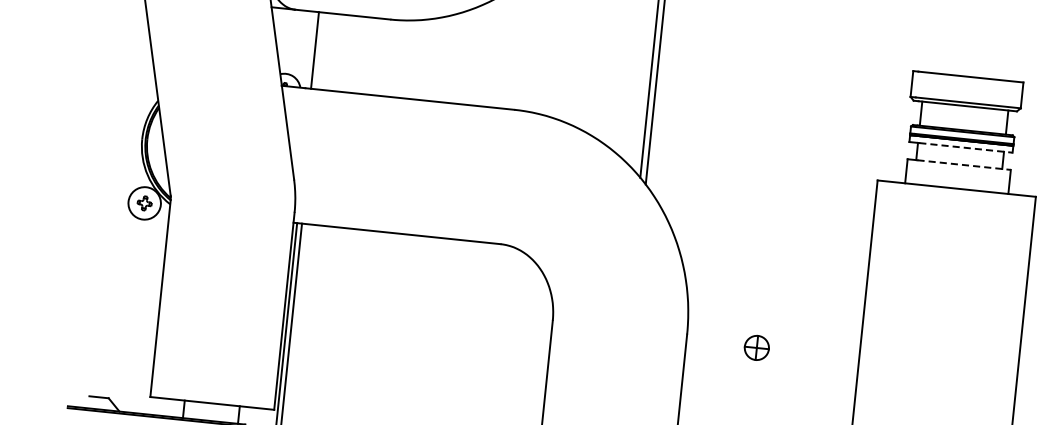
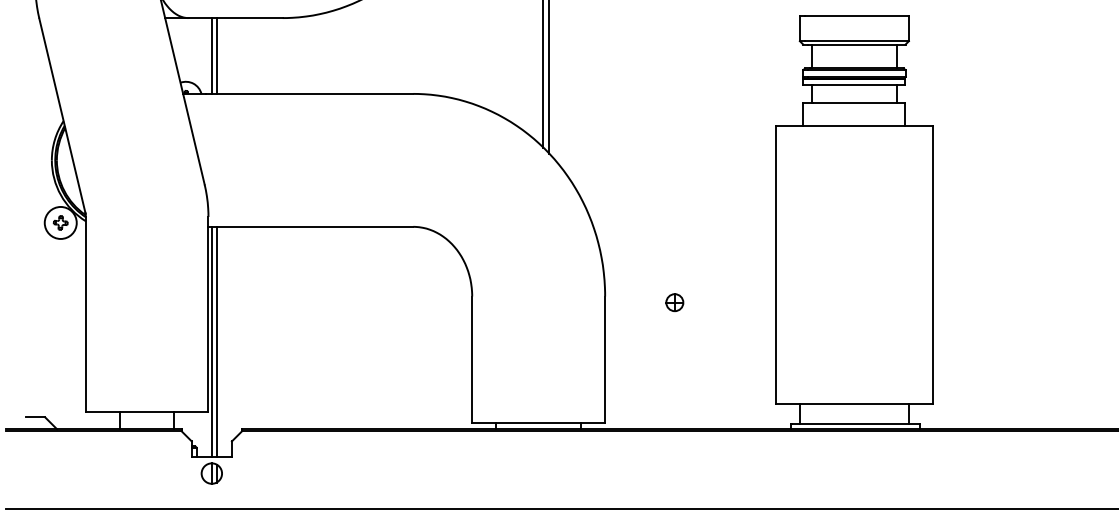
line: (319, 50) -> (216, 55), added
line: (966, 147) -> (859, 85), dashed -> solid
line: (964, 165) -> (859, 102), dashed -> solid
part: (756, 347) -> (674, 302), size x0.71

